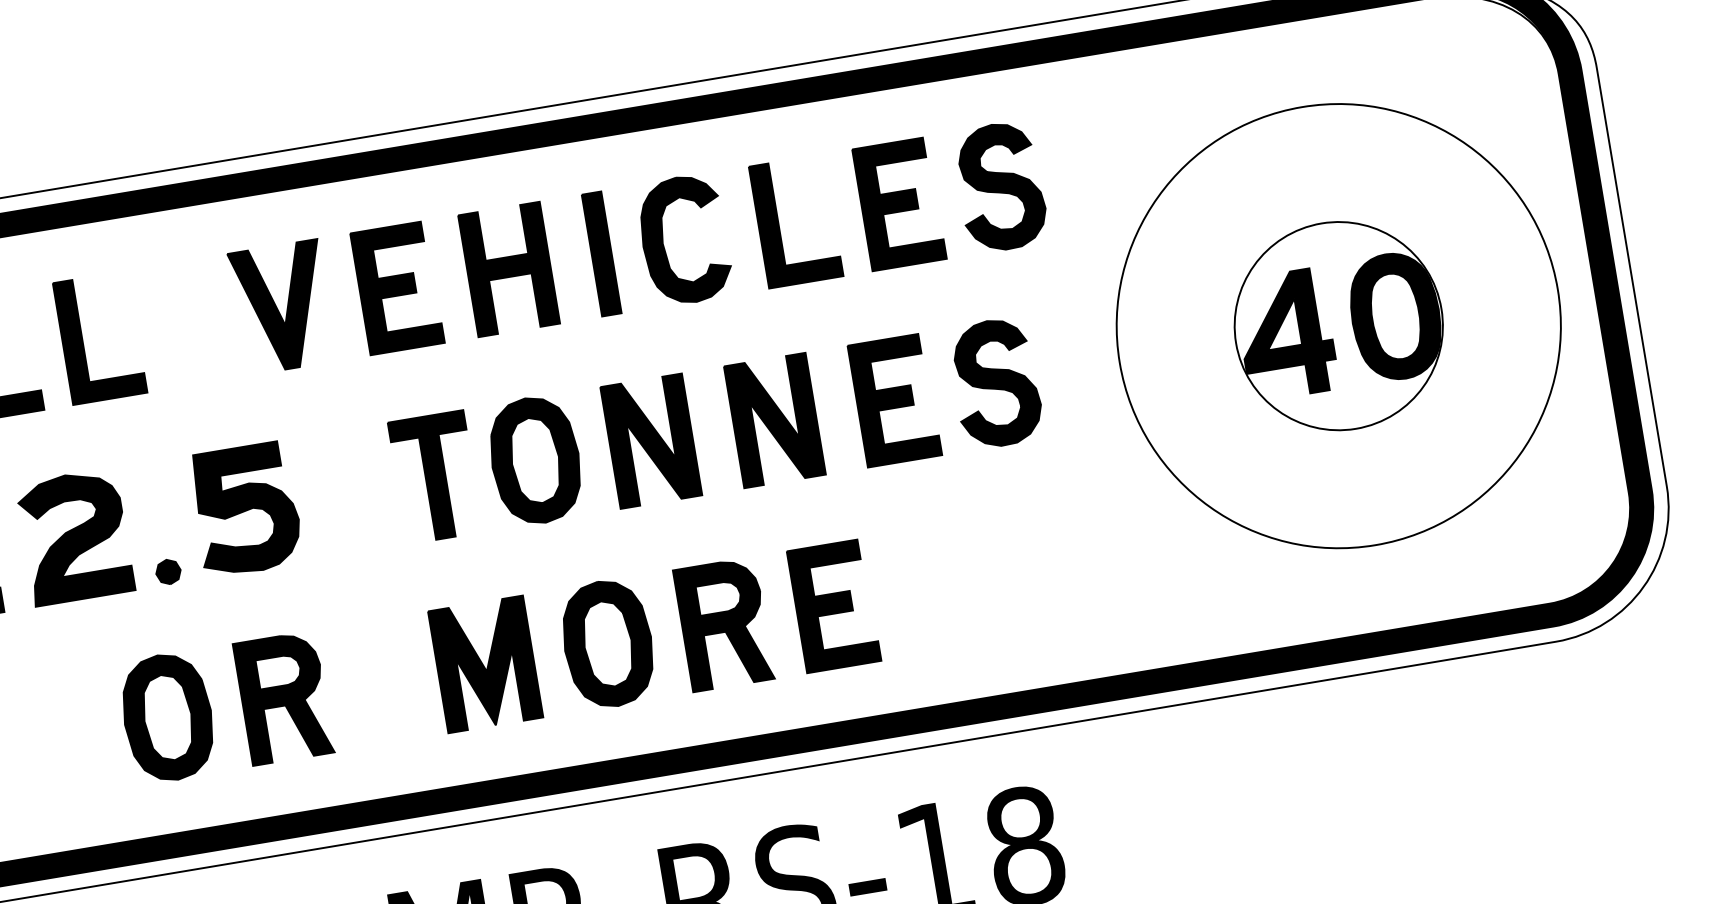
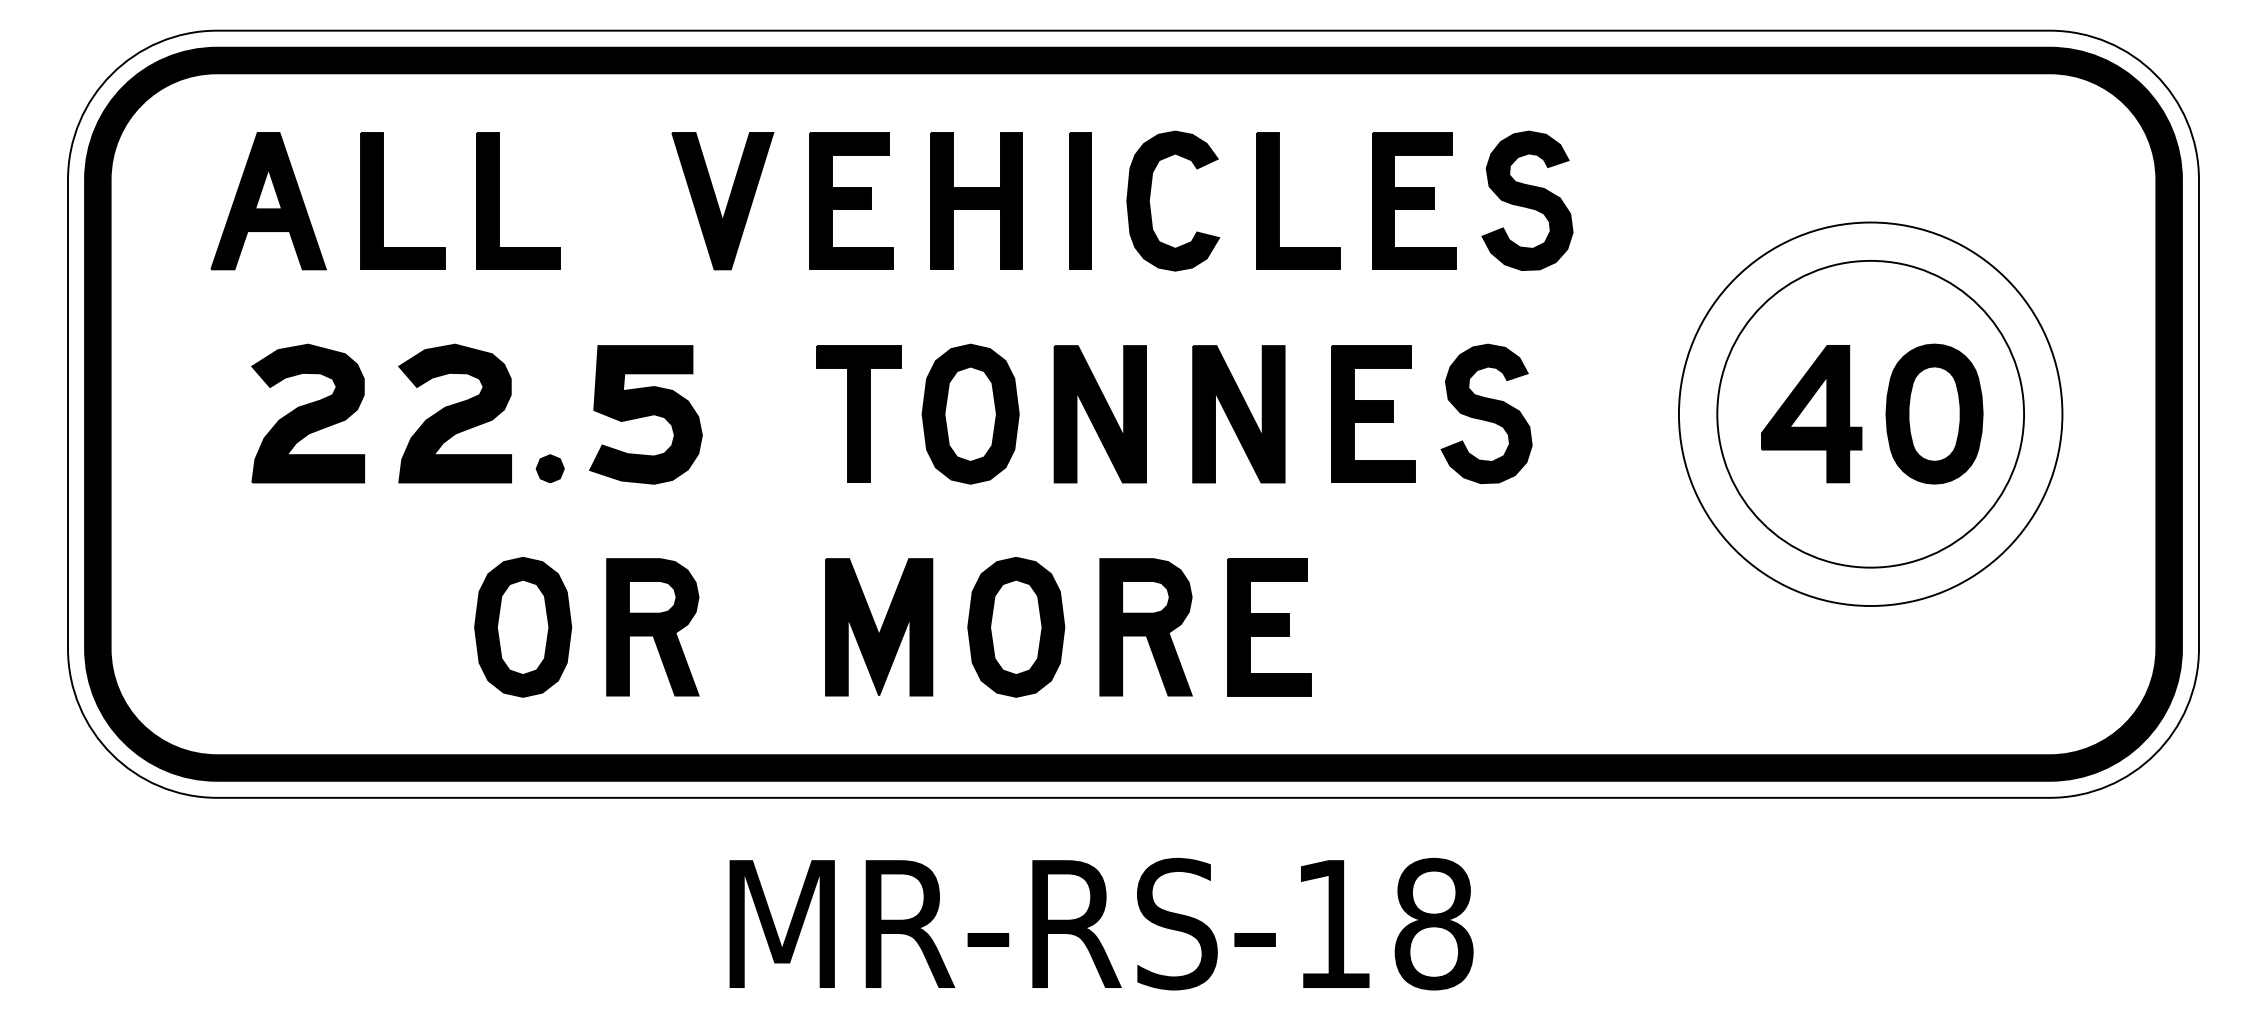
circle: (1338, 325) -> (1870, 413), size x0.62
circle: (1338, 326) -> (1870, 414), size x1.67

